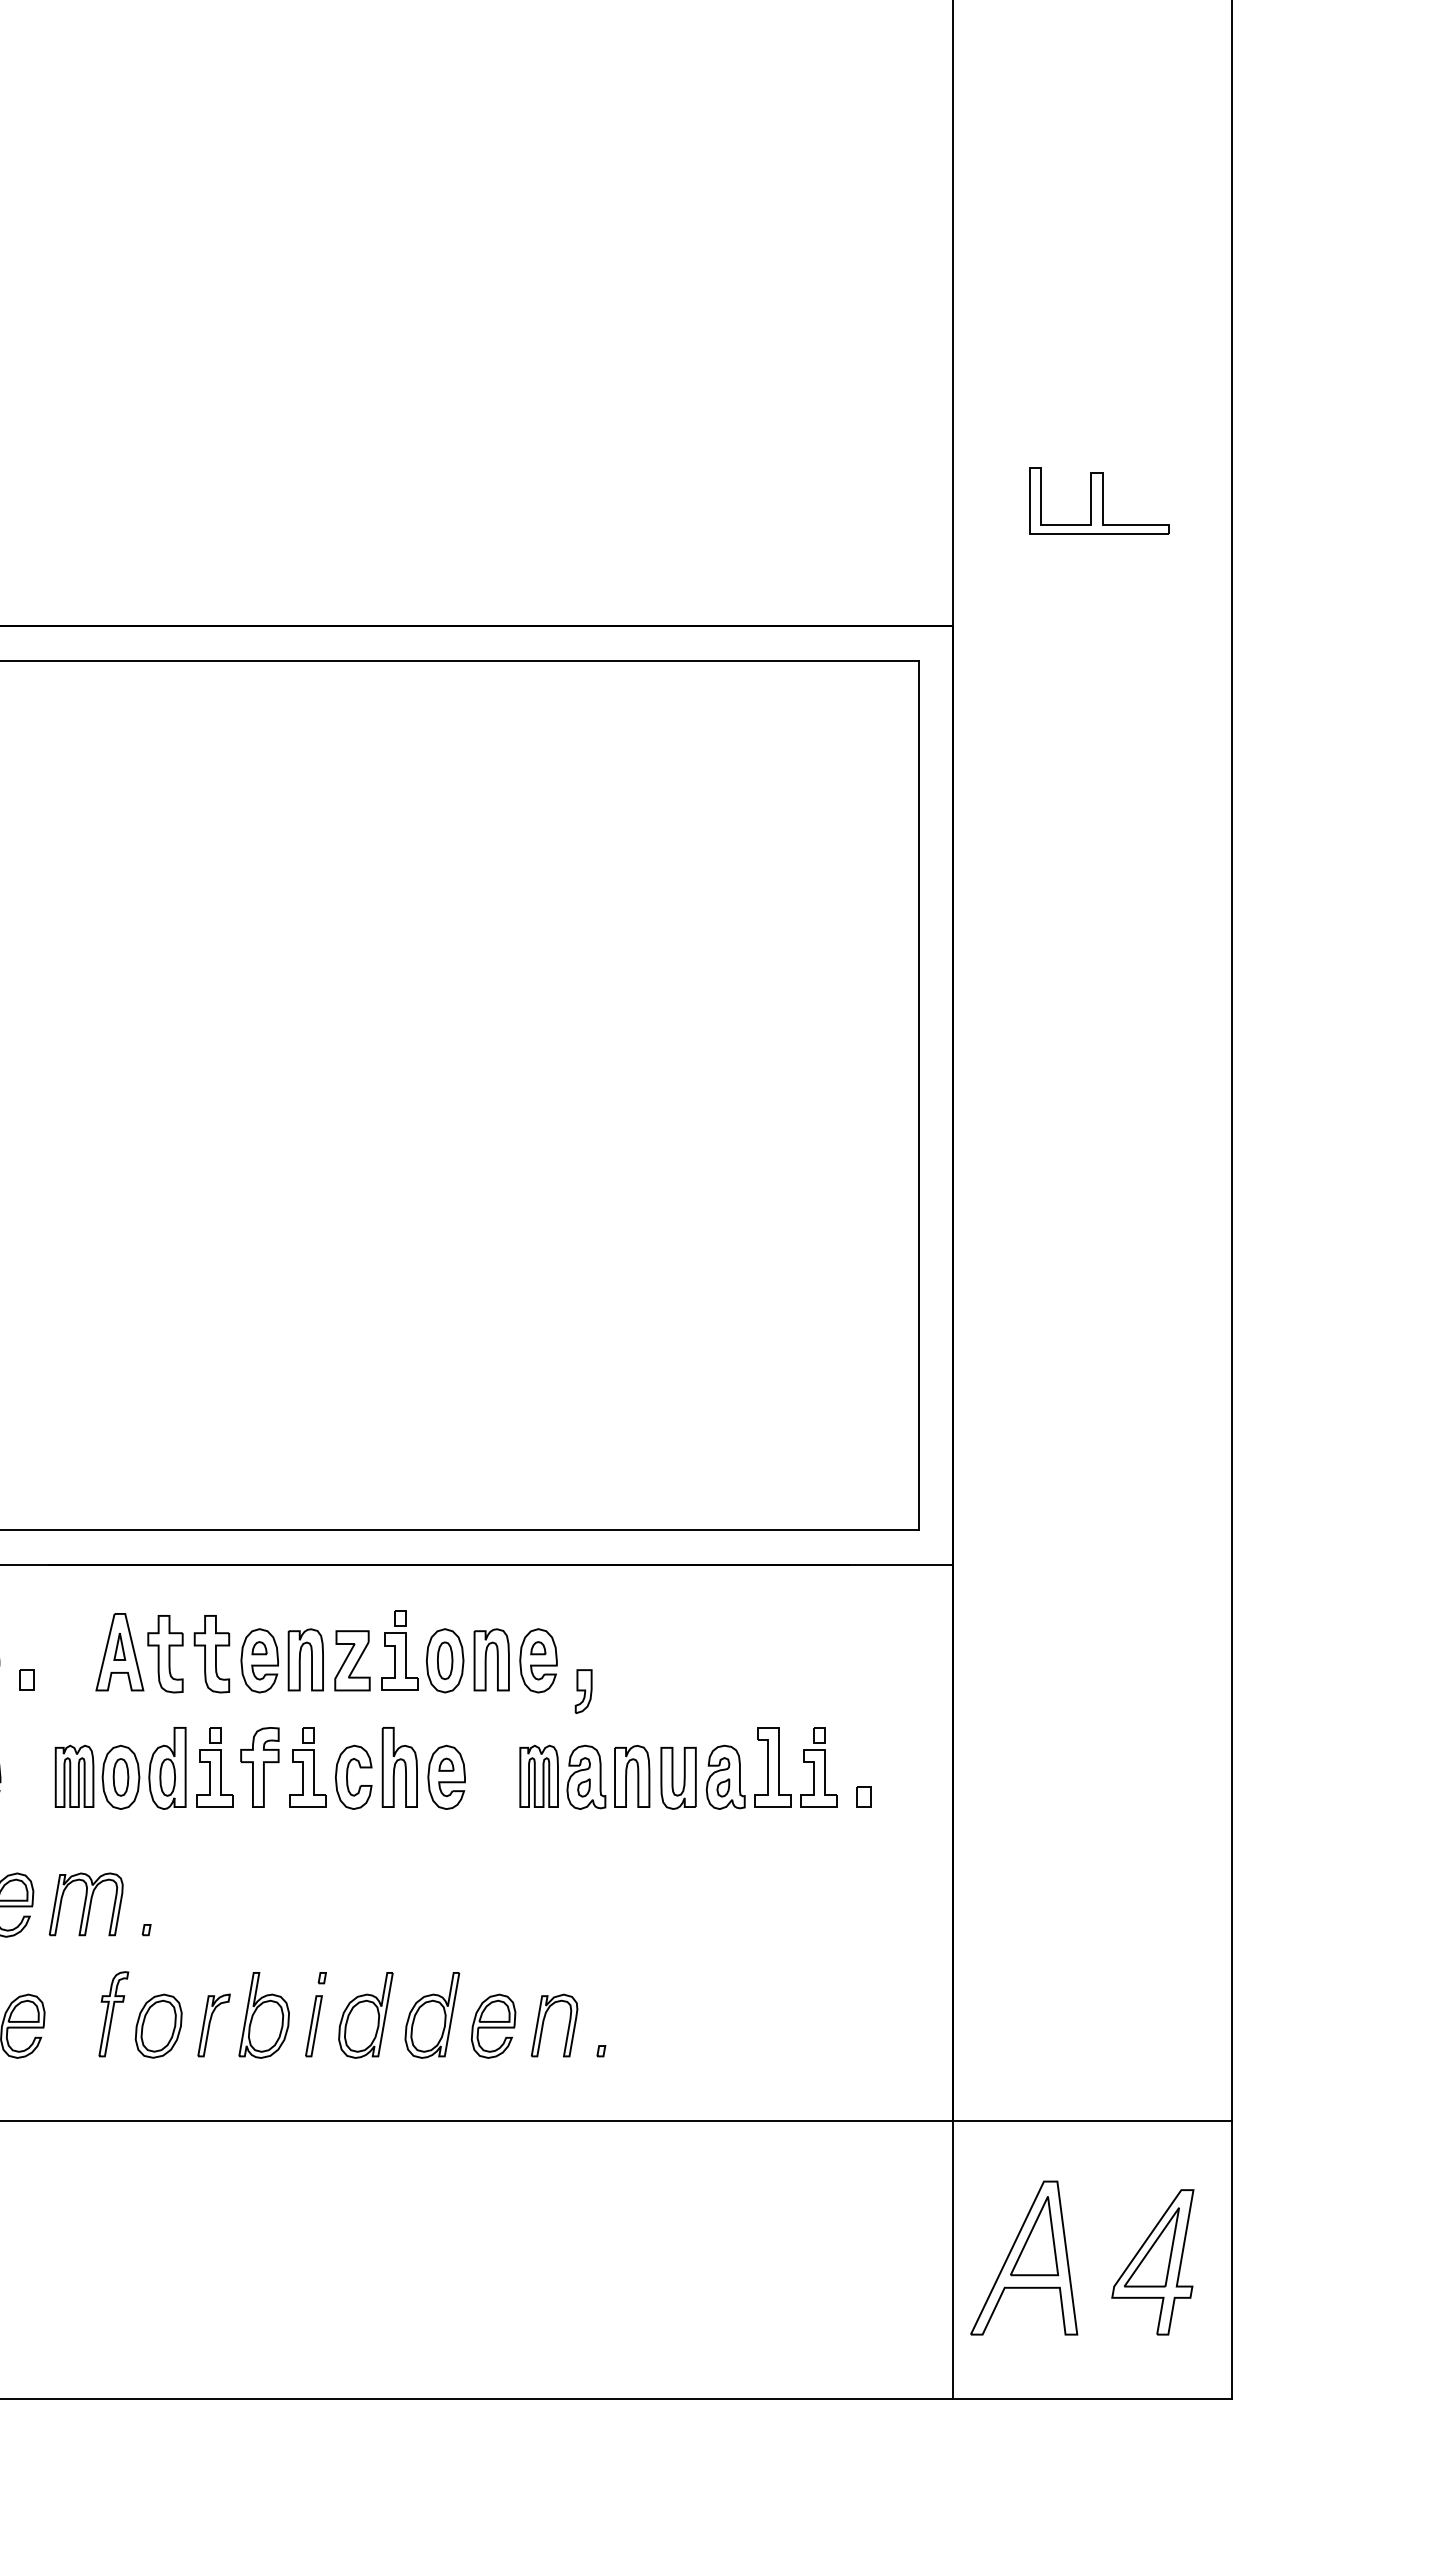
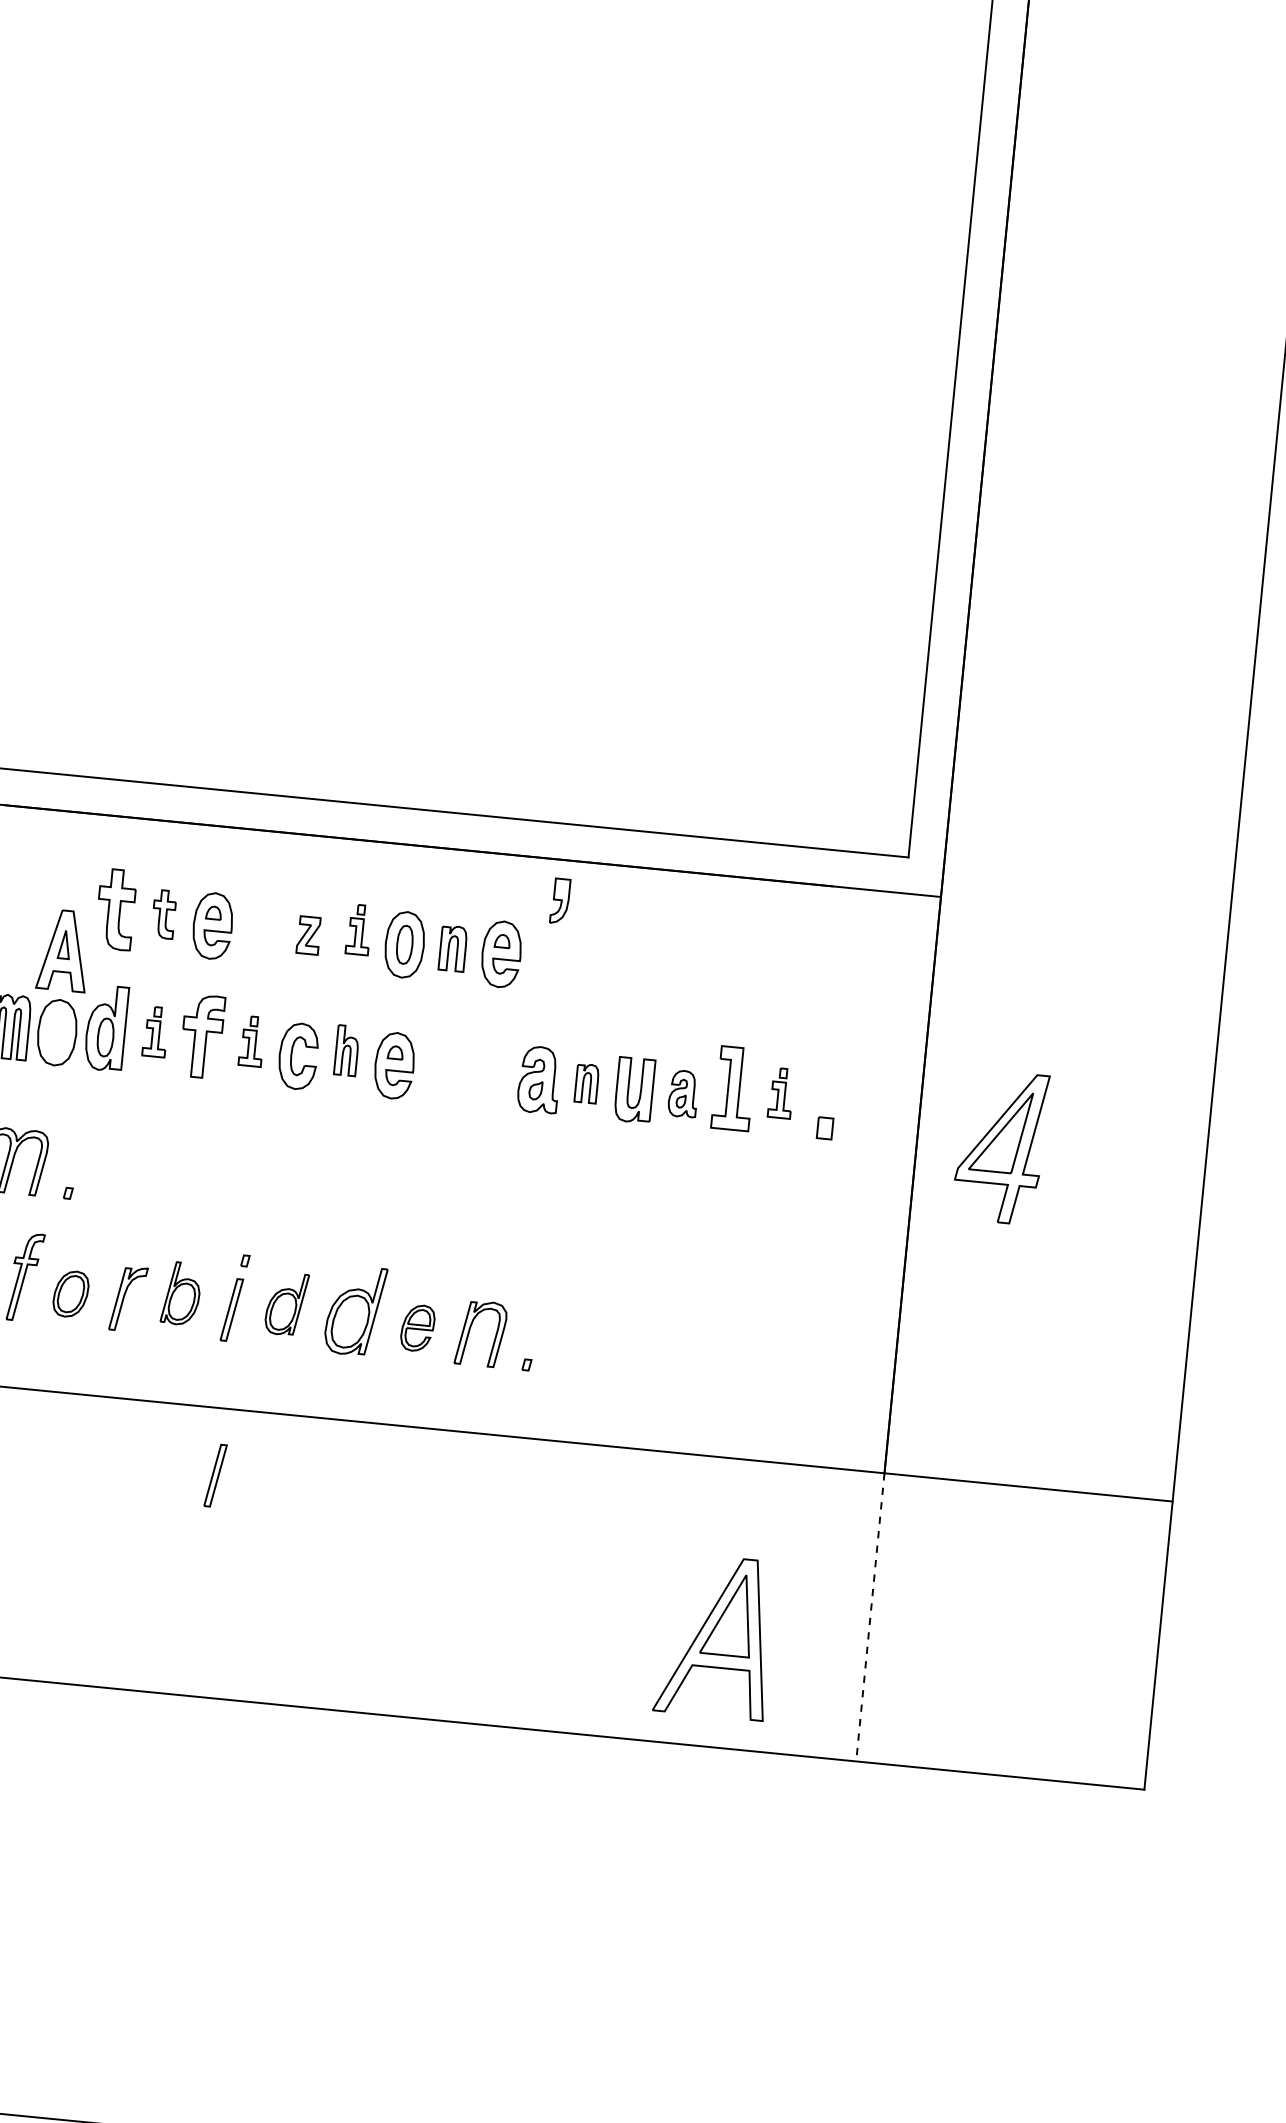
part: (399, 1650) -> (358, 929), size x0.6
part: (119, 1652) -> (63, 950), moved
part: (211, 1654) -> (163, 914), size x0.6
part: (305, 1659) -> (260, 929), removed
part: (491, 1659) -> (452, 948), size x0.7
part: (352, 1660) -> (308, 935), size x0.6
part: (583, 1691) -> (560, 901), moved
part: (214, 1767) -> (155, 1031), size x0.6
part: (307, 1767) -> (251, 1041), size x0.6
part: (399, 1767) -> (346, 1050), size x0.6
part: (818, 1767) -> (780, 1093), size x0.6
part: (538, 1775) -> (489, 1073), removed
part: (632, 1776) -> (587, 1083), size x0.6
part: (725, 1776) -> (683, 1093), size x0.7
part: (120, 1777) -> (56, 1032), removed
part: (263, 2015) -> (180, 1293), size x0.7
part: (365, 2015) -> (286, 1304), size x0.7
part: (158, 2025) -> (70, 1293), size x0.7
part: (493, 2025) -> (417, 1327), size x0.7
part: (313, 2186) -> (215, 1475), added
part: (1024, 2257) -> (715, 1635), moved
line: (953, 2260) -> (870, 1617), solid -> dashed
part: (1152, 2262) -> (1000, 1147), moved

